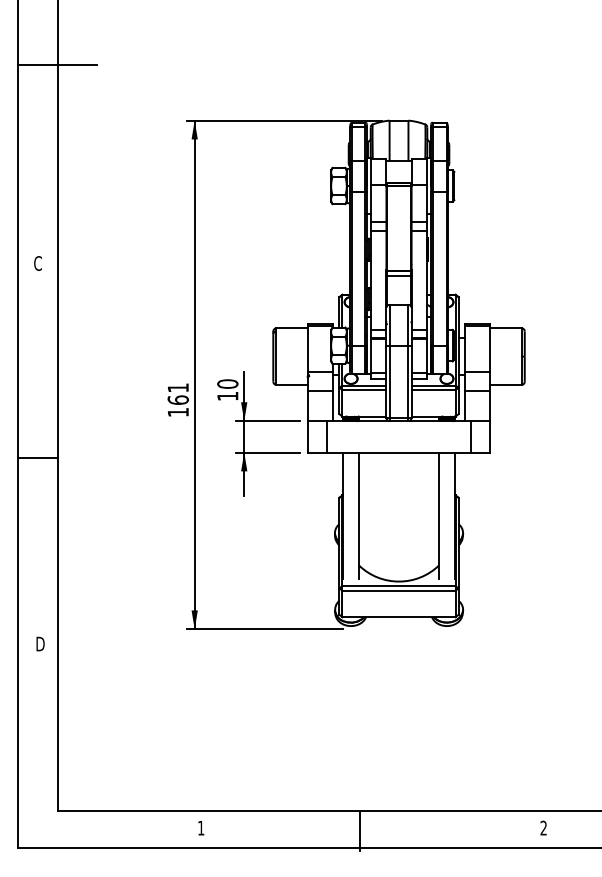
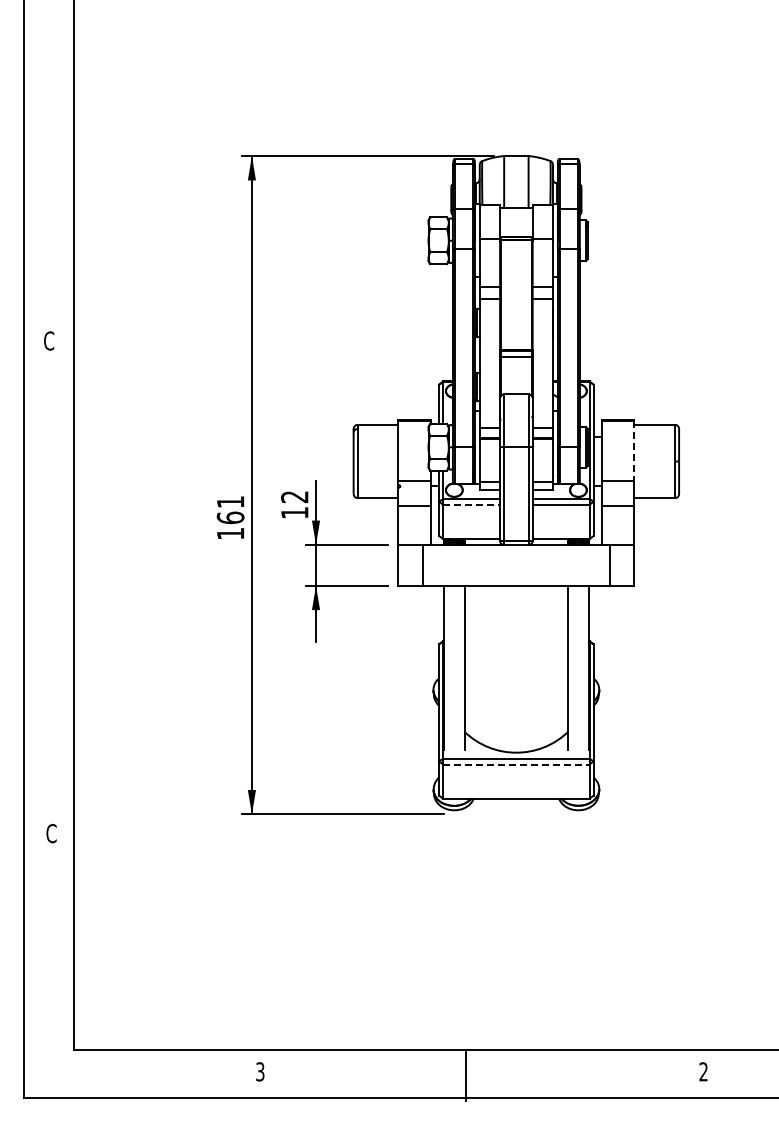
line: (57, 64) -> (74, 83), removed
line: (490, 348) -> (634, 451), solid -> dashed
text: (227, 383) -> (294, 496), 10 -> 12
line: (365, 389) -> (472, 504), solid -> dashed
line: (37, 457) -> (48, 592), removed
line: (399, 590) -> (516, 764), solid -> dashed
text: (39, 644) -> (51, 833), D -> C
text: (201, 827) -> (260, 1071), 1 -> 3

